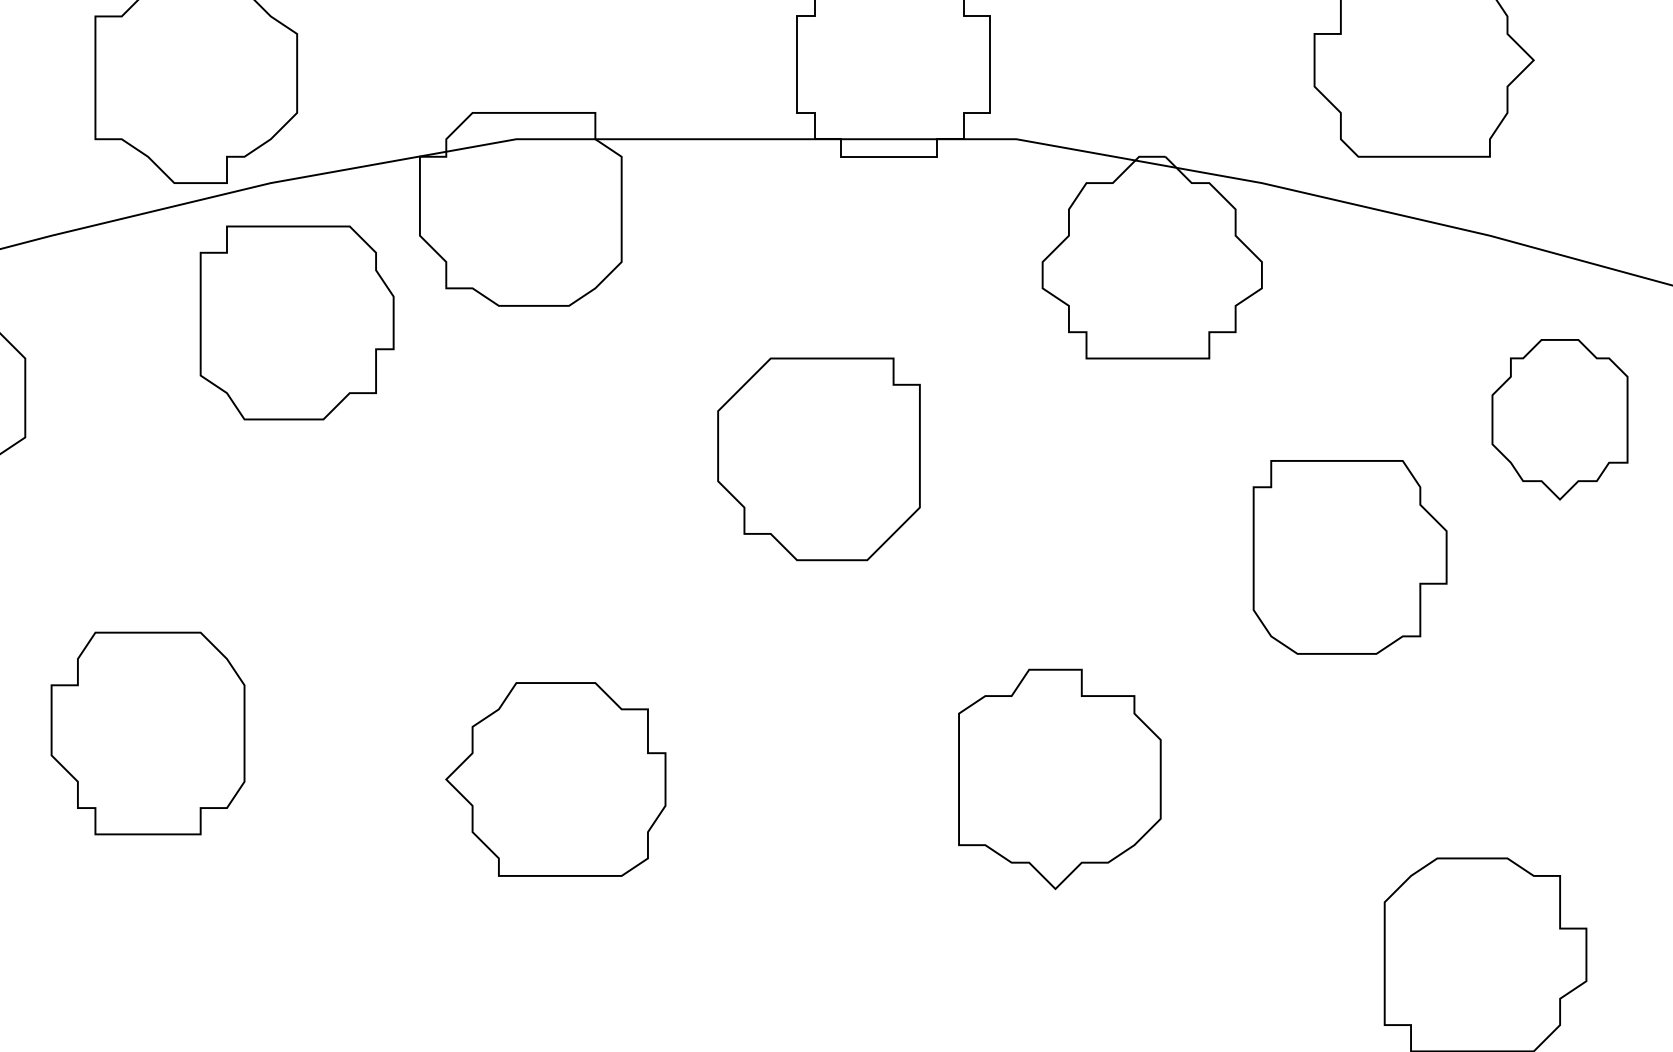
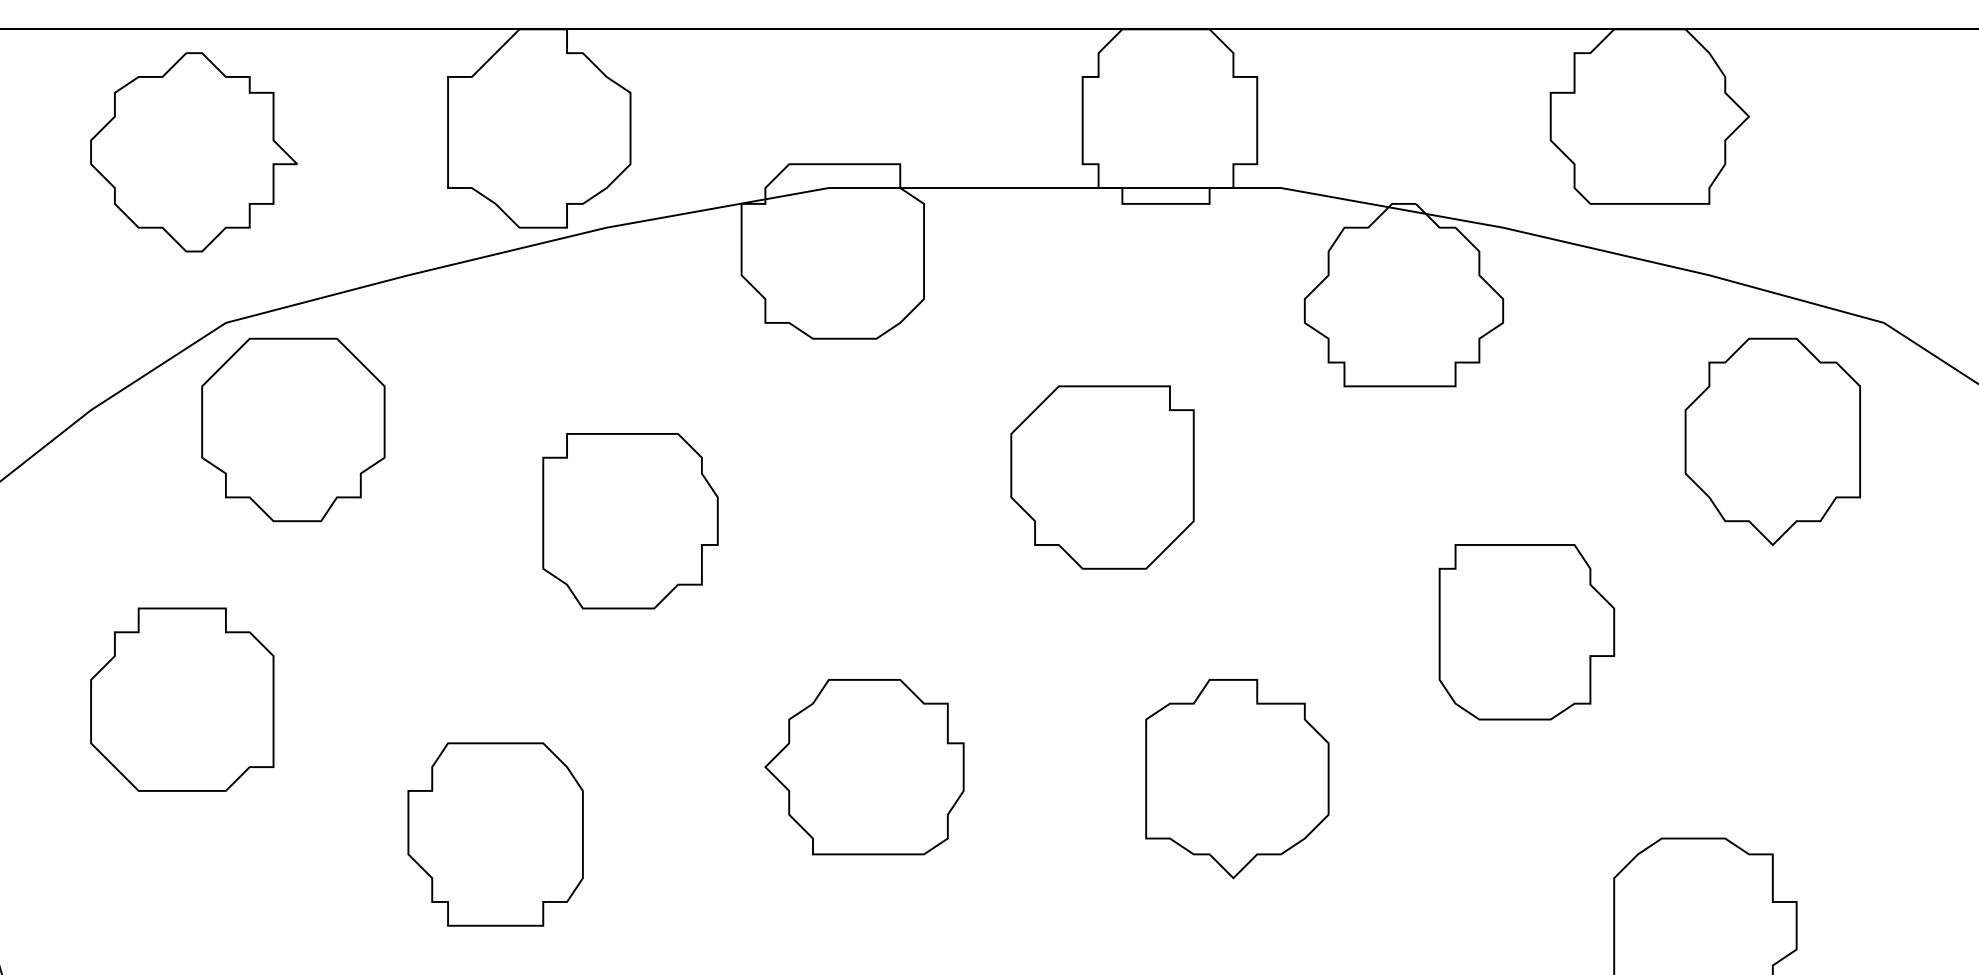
part: (297, 323) -> (630, 521), moved
part: (1559, 419) -> (1772, 441), size x1.43
part: (1349, 557) -> (1526, 632), moved
part: (147, 733) -> (495, 834), moved
part: (1059, 779) -> (1237, 779), moved

